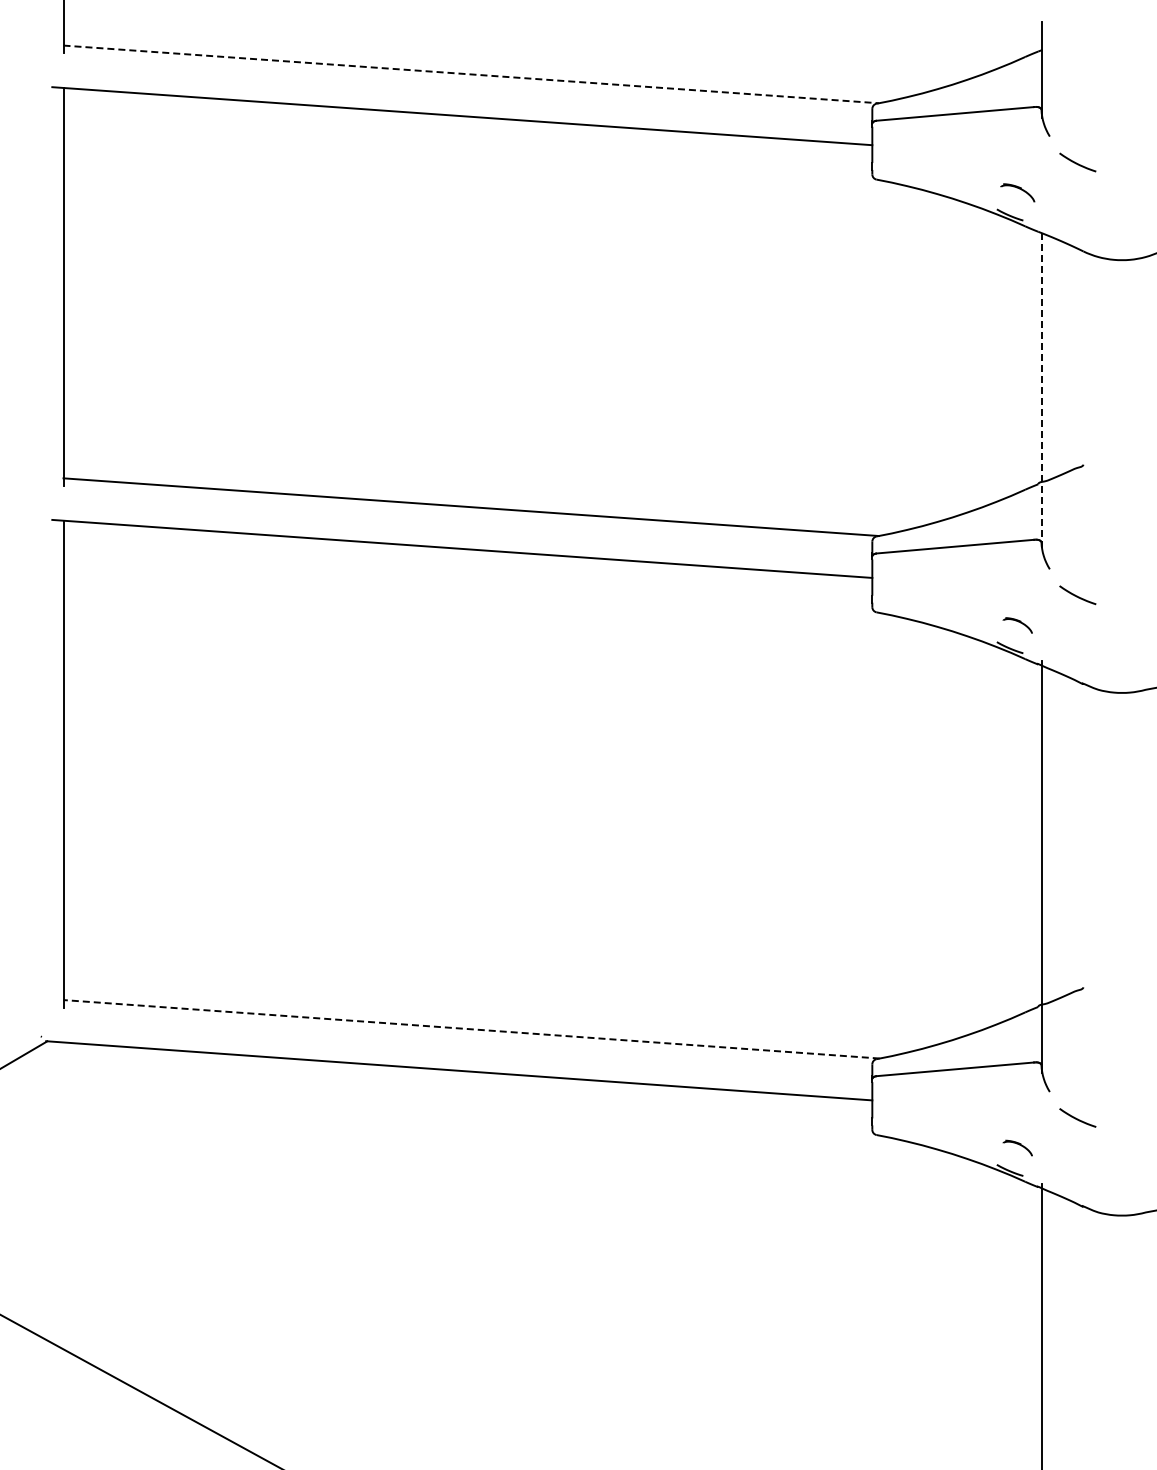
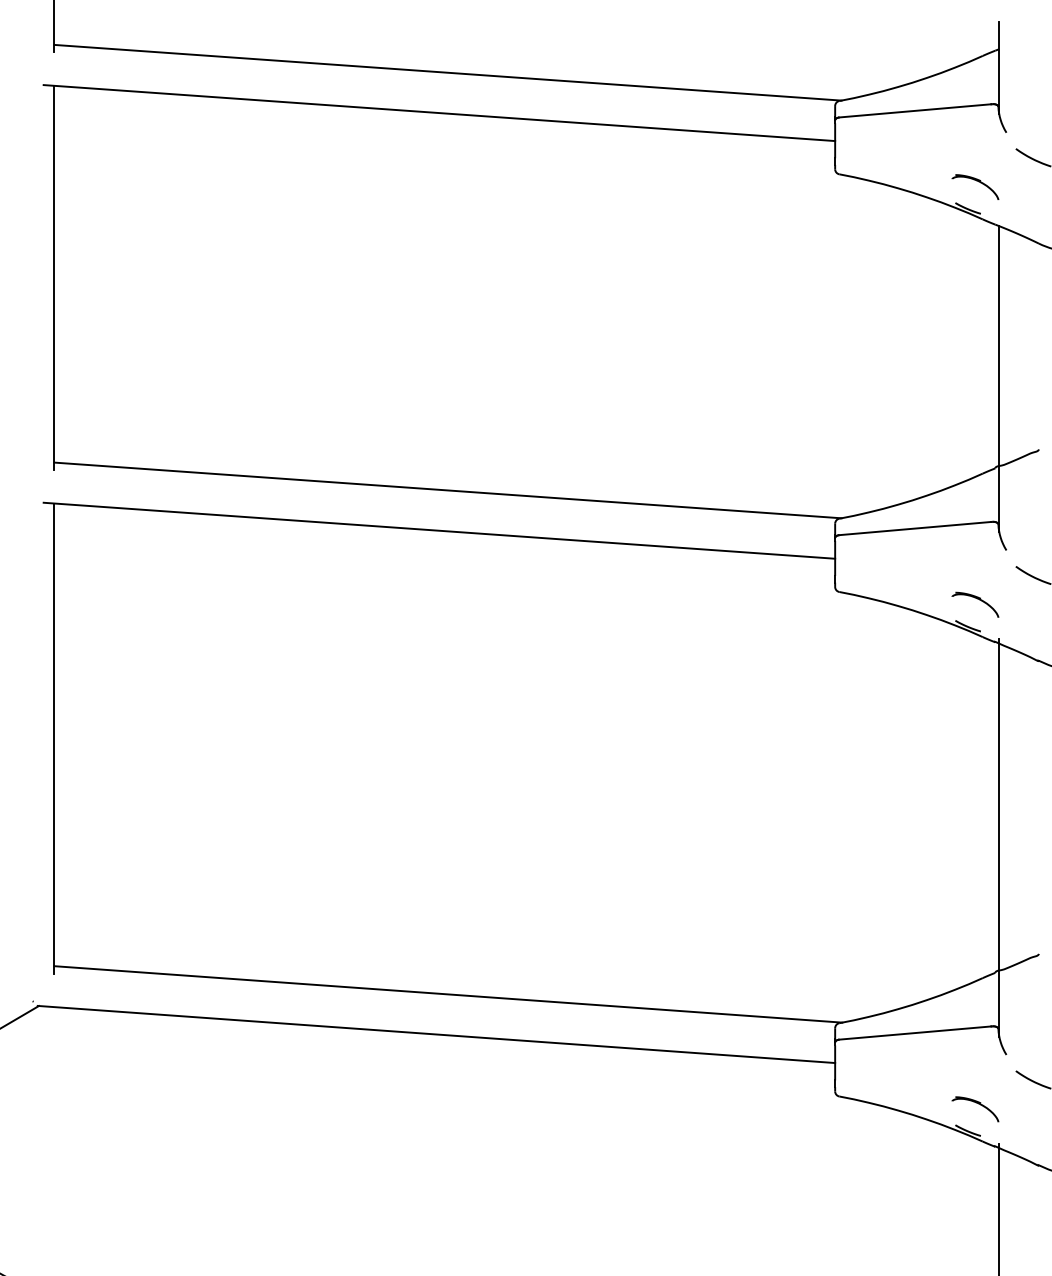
line: (471, 74) -> (448, 72), dashed -> solid
part: (1017, 192) -> (975, 186), size x1.43
line: (1042, 392) -> (999, 379), dashed -> solid
part: (1017, 625) -> (975, 604), size x1.67
line: (471, 1029) -> (448, 994), dashed -> solid
part: (1017, 1147) -> (975, 1108), size x1.67

